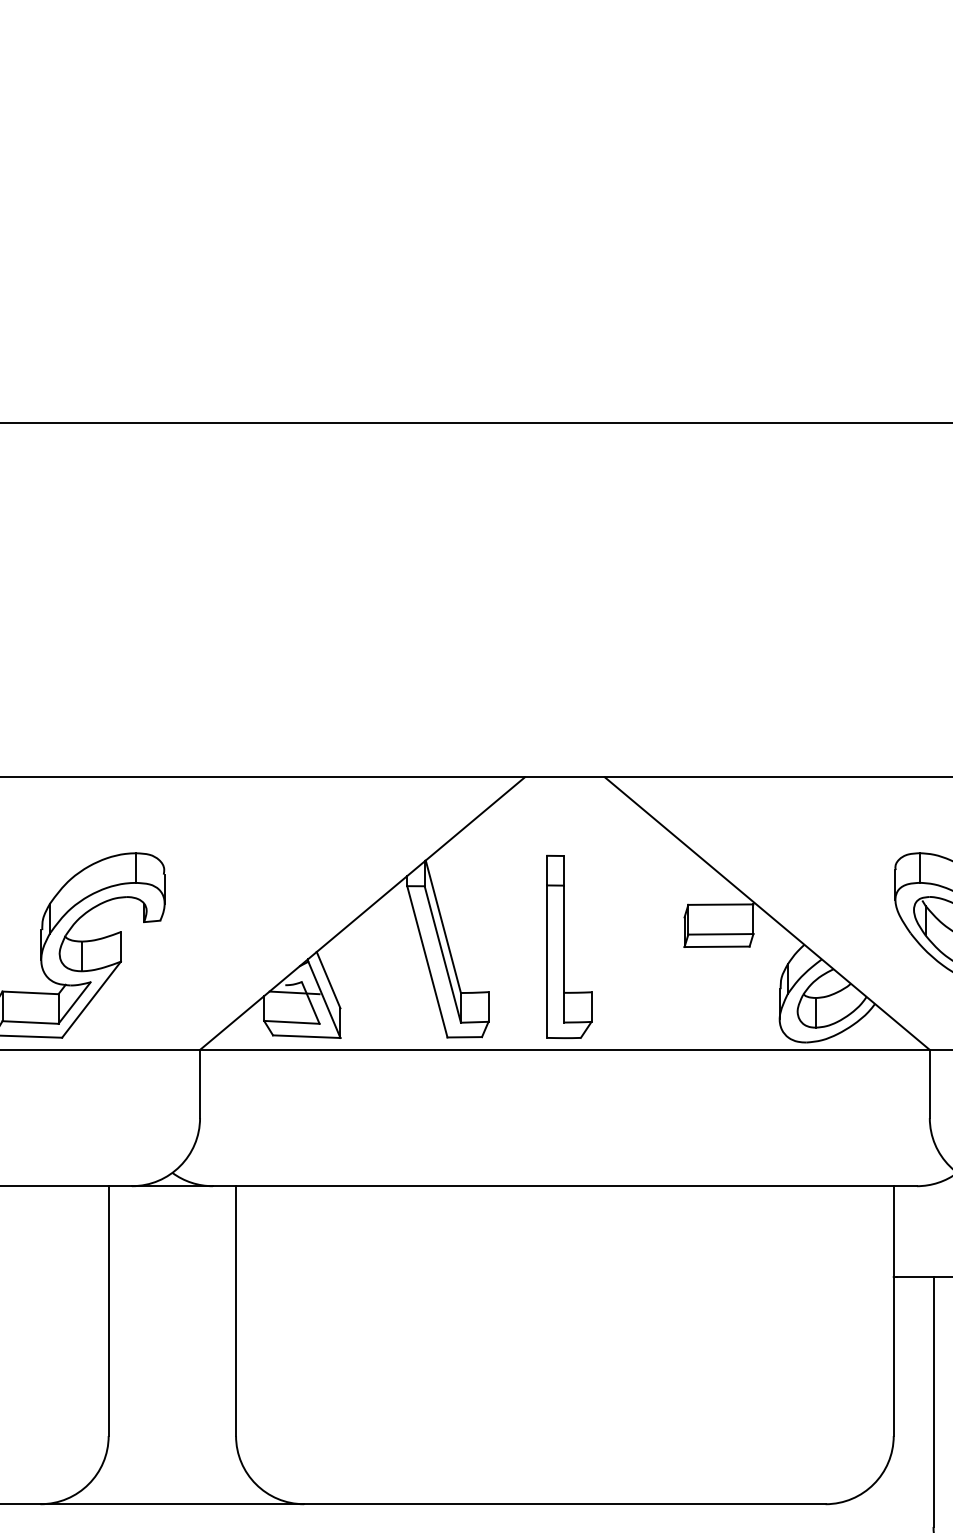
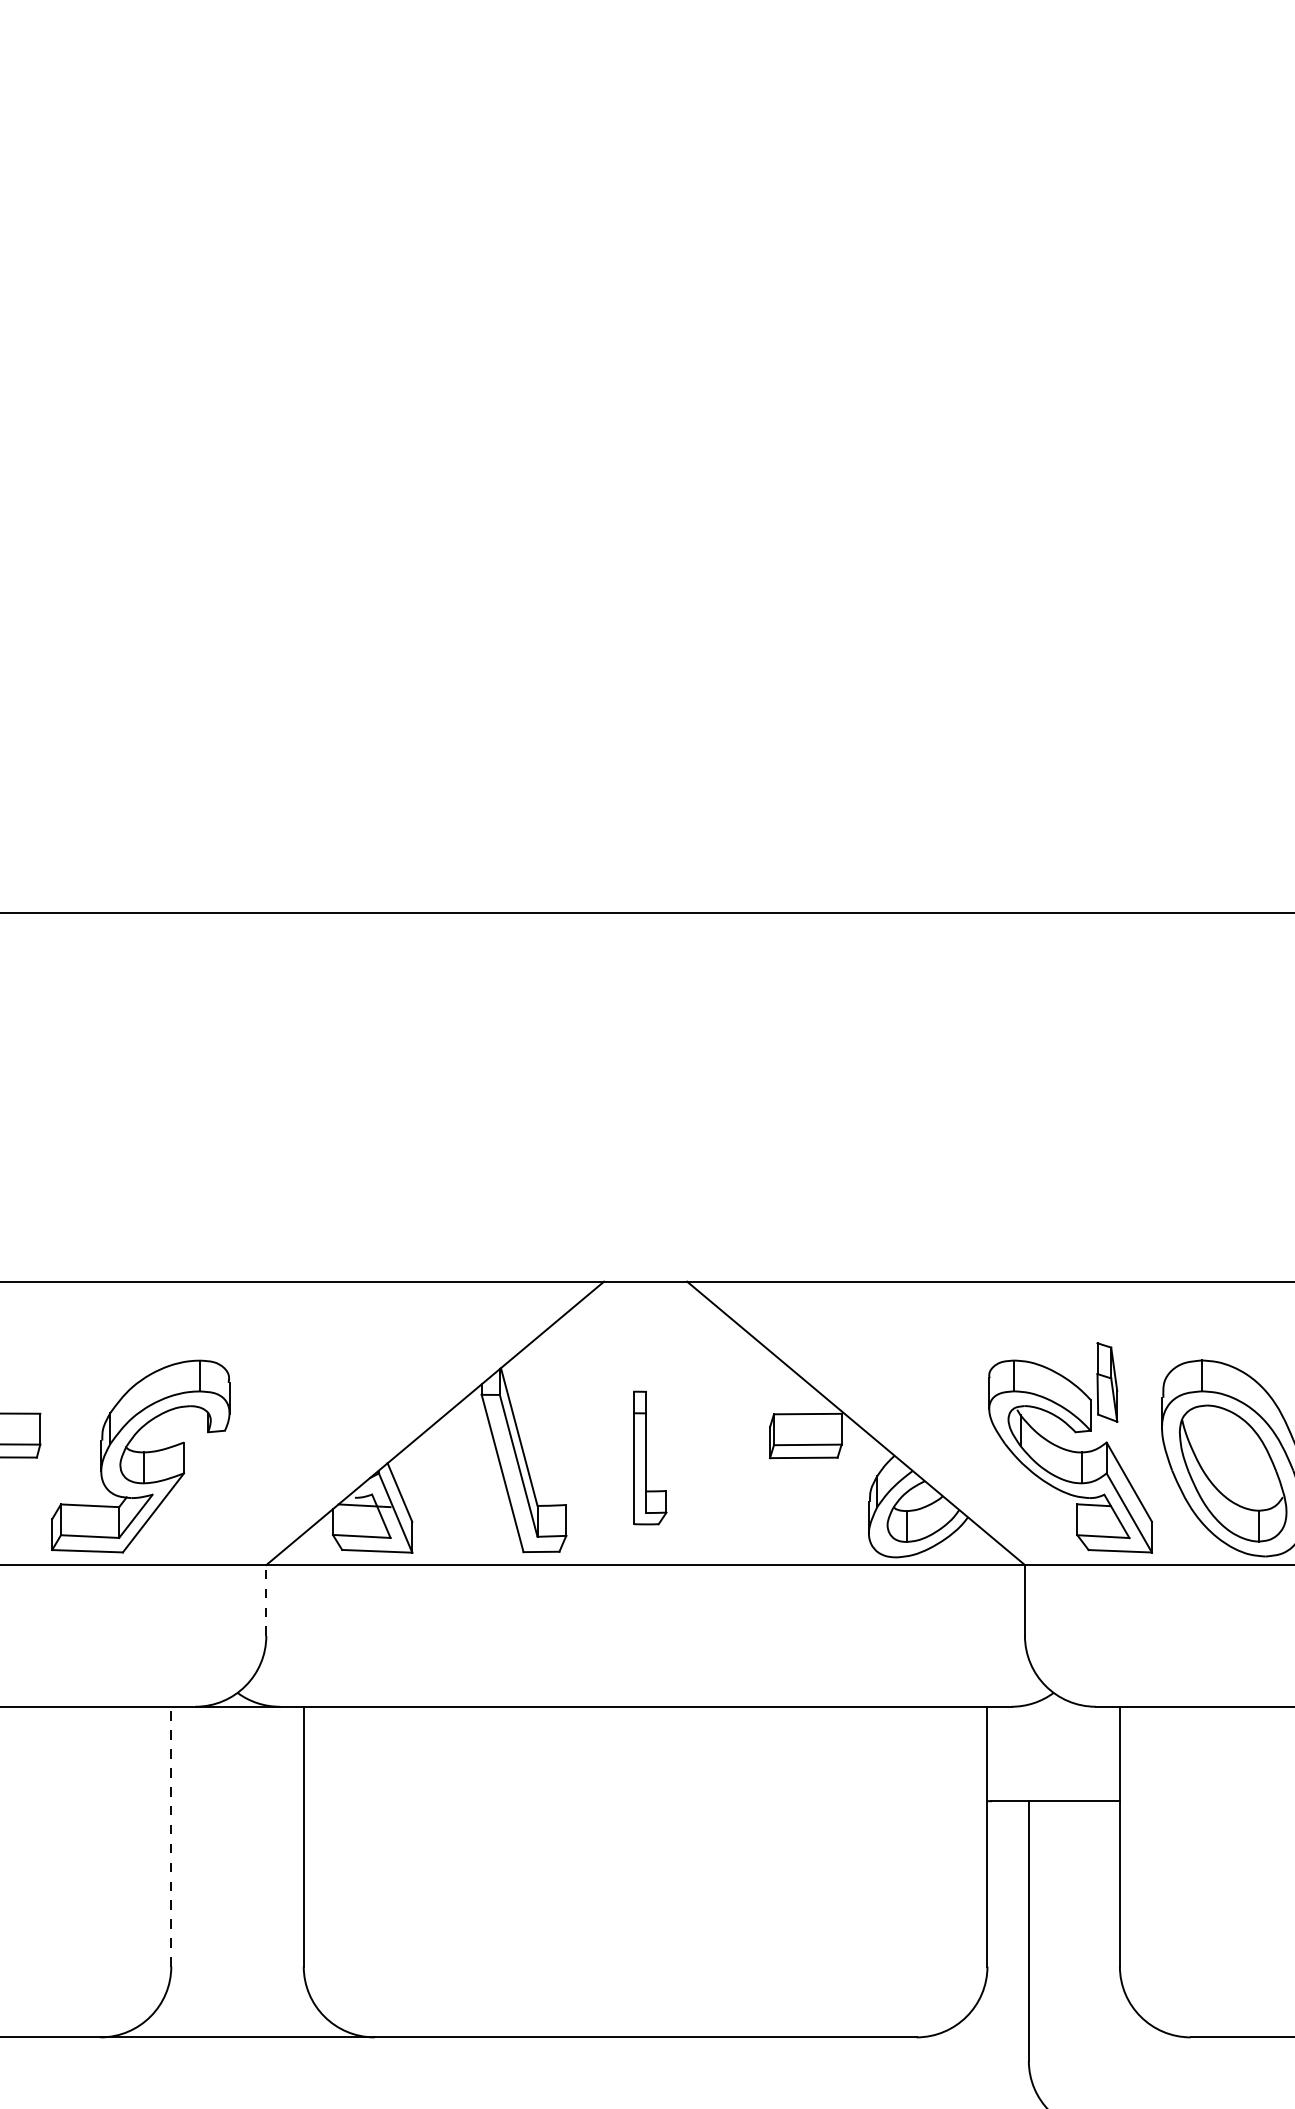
part: (569, 946) -> (650, 1457), size x0.7
line: (200, 1083) -> (266, 1599), solid -> dashed
line: (108, 1310) -> (171, 1836), solid -> dashed

